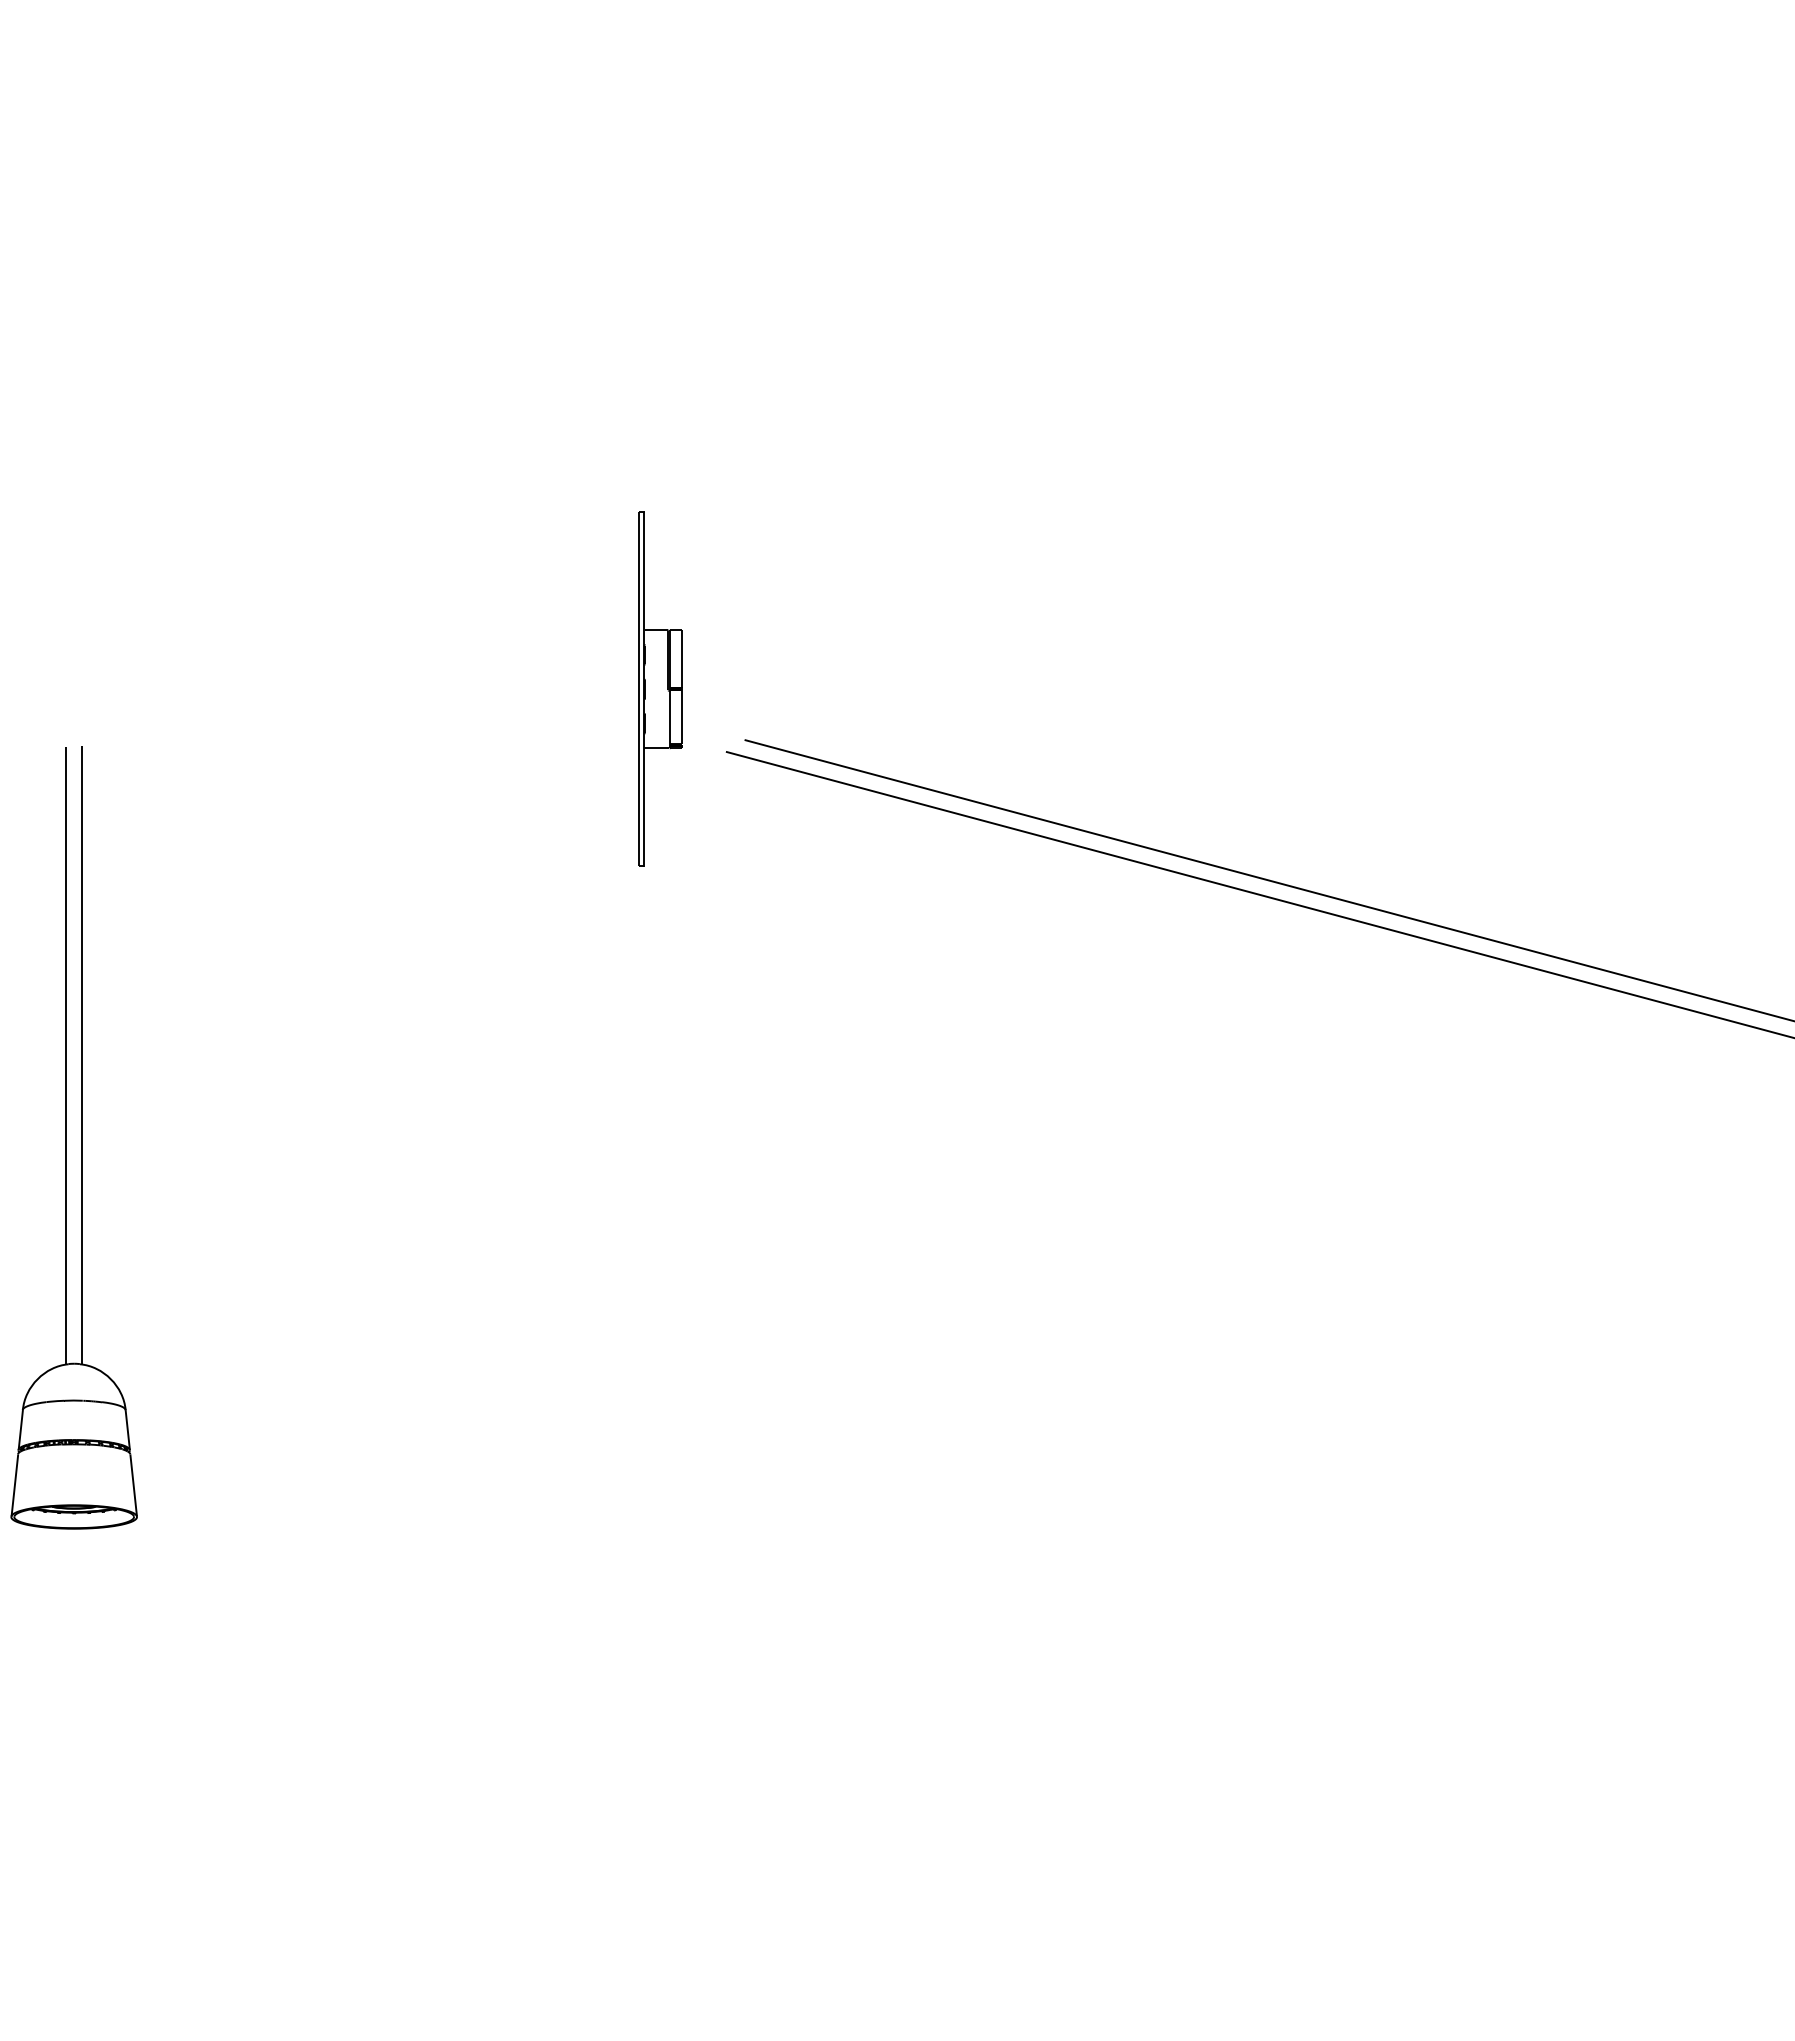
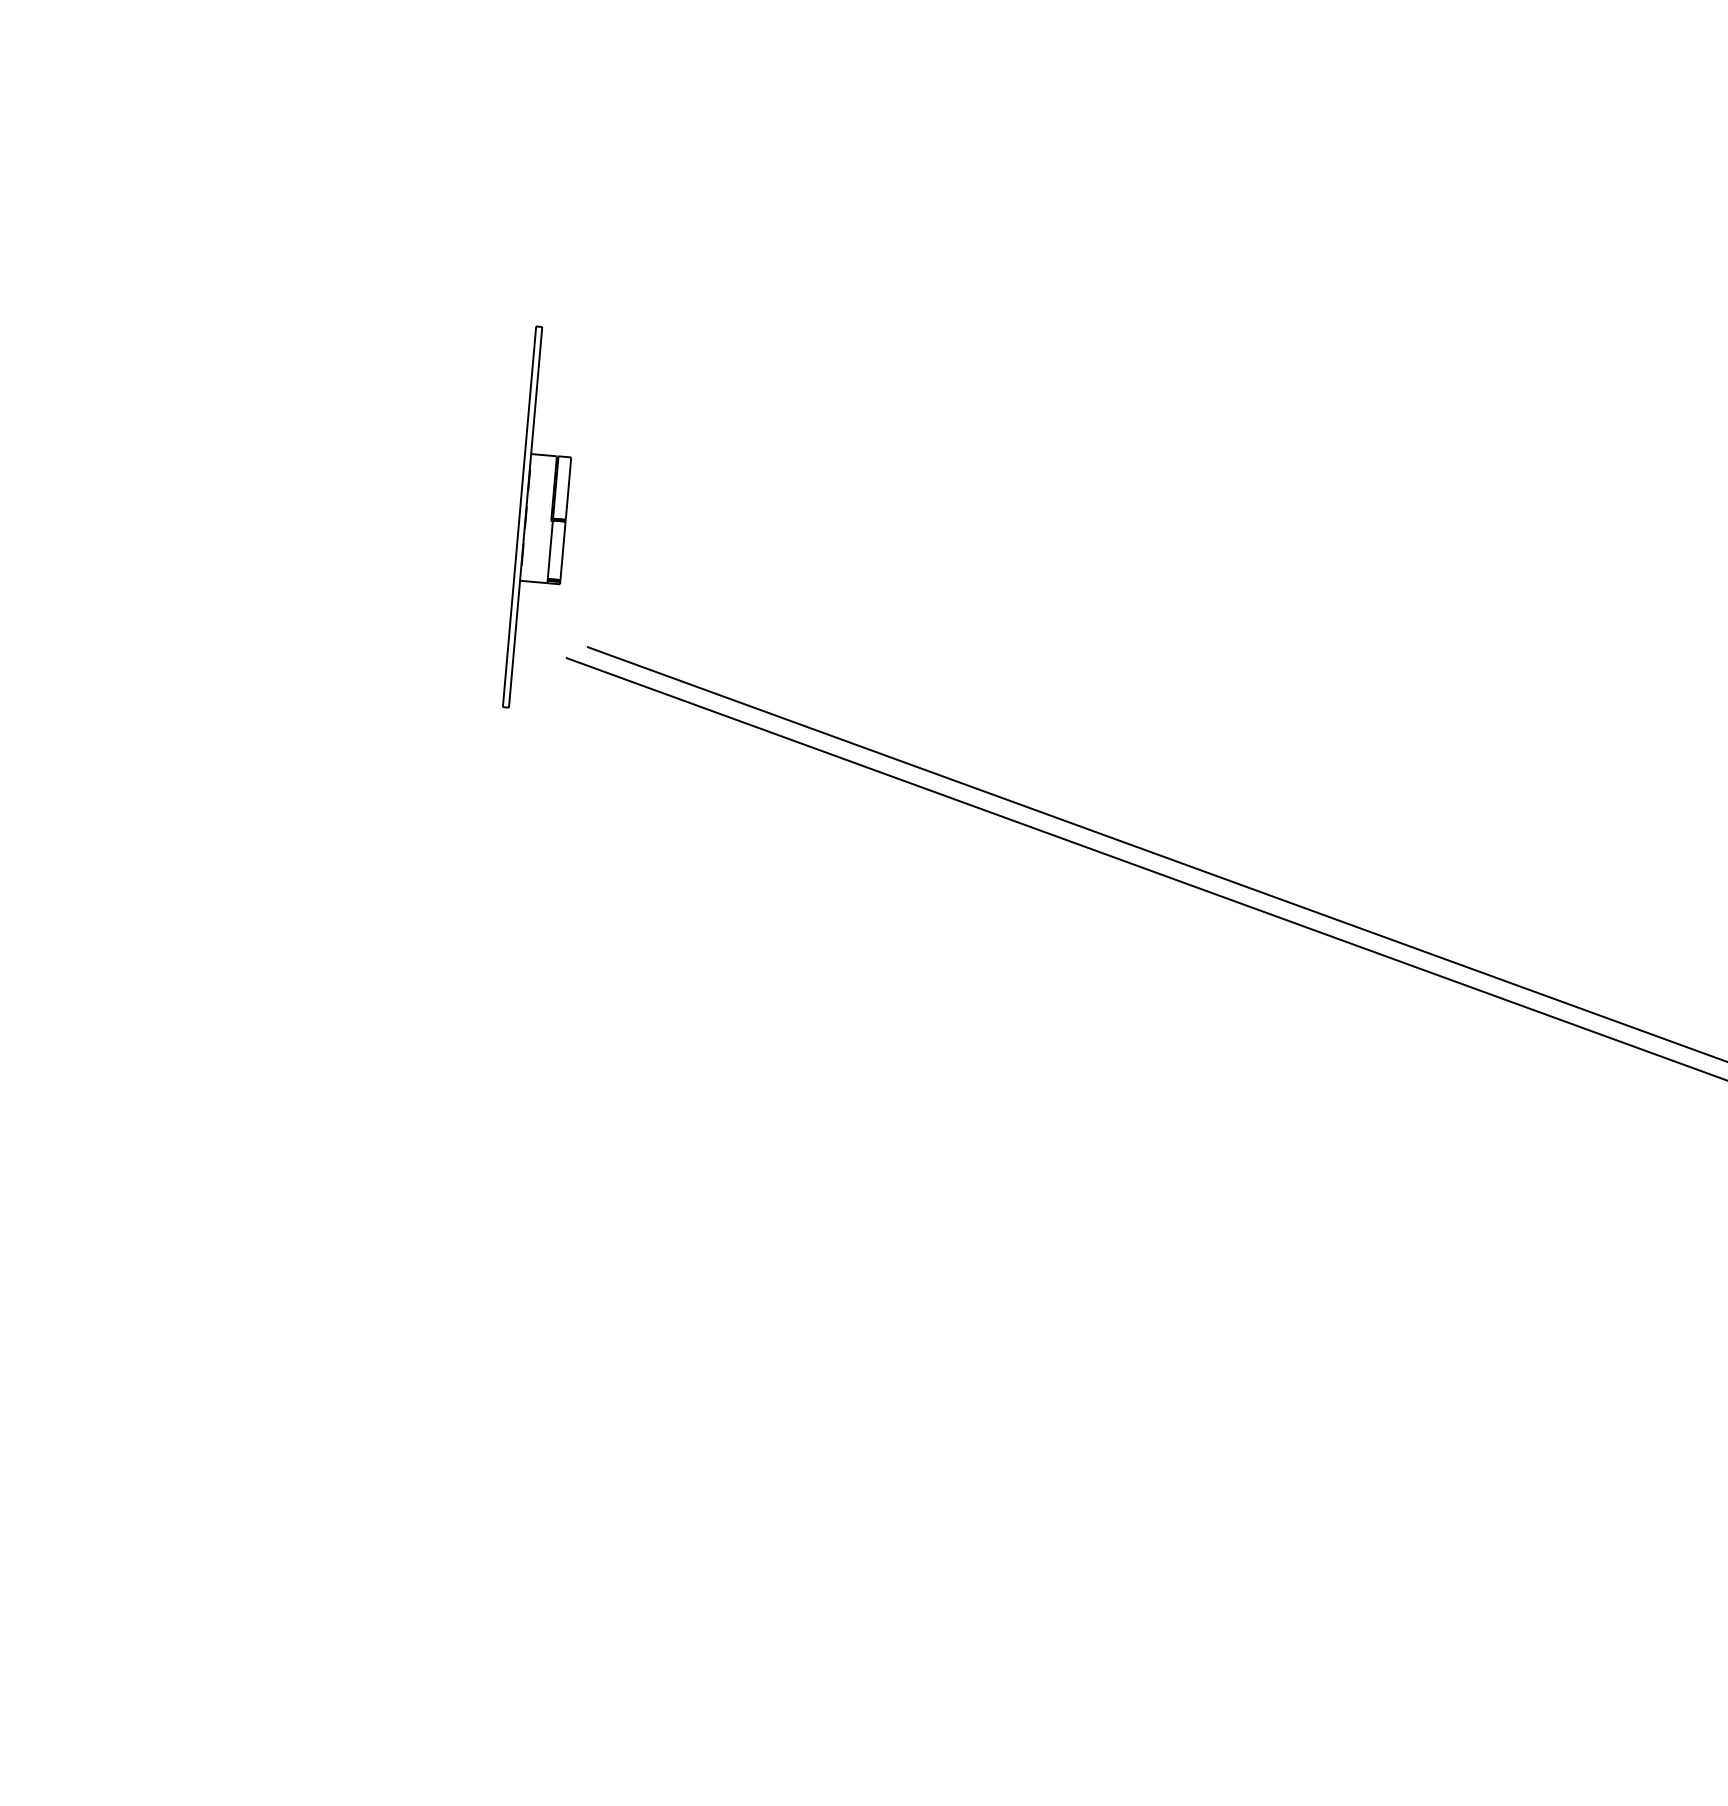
part: (660, 688) -> (542, 517), moved

